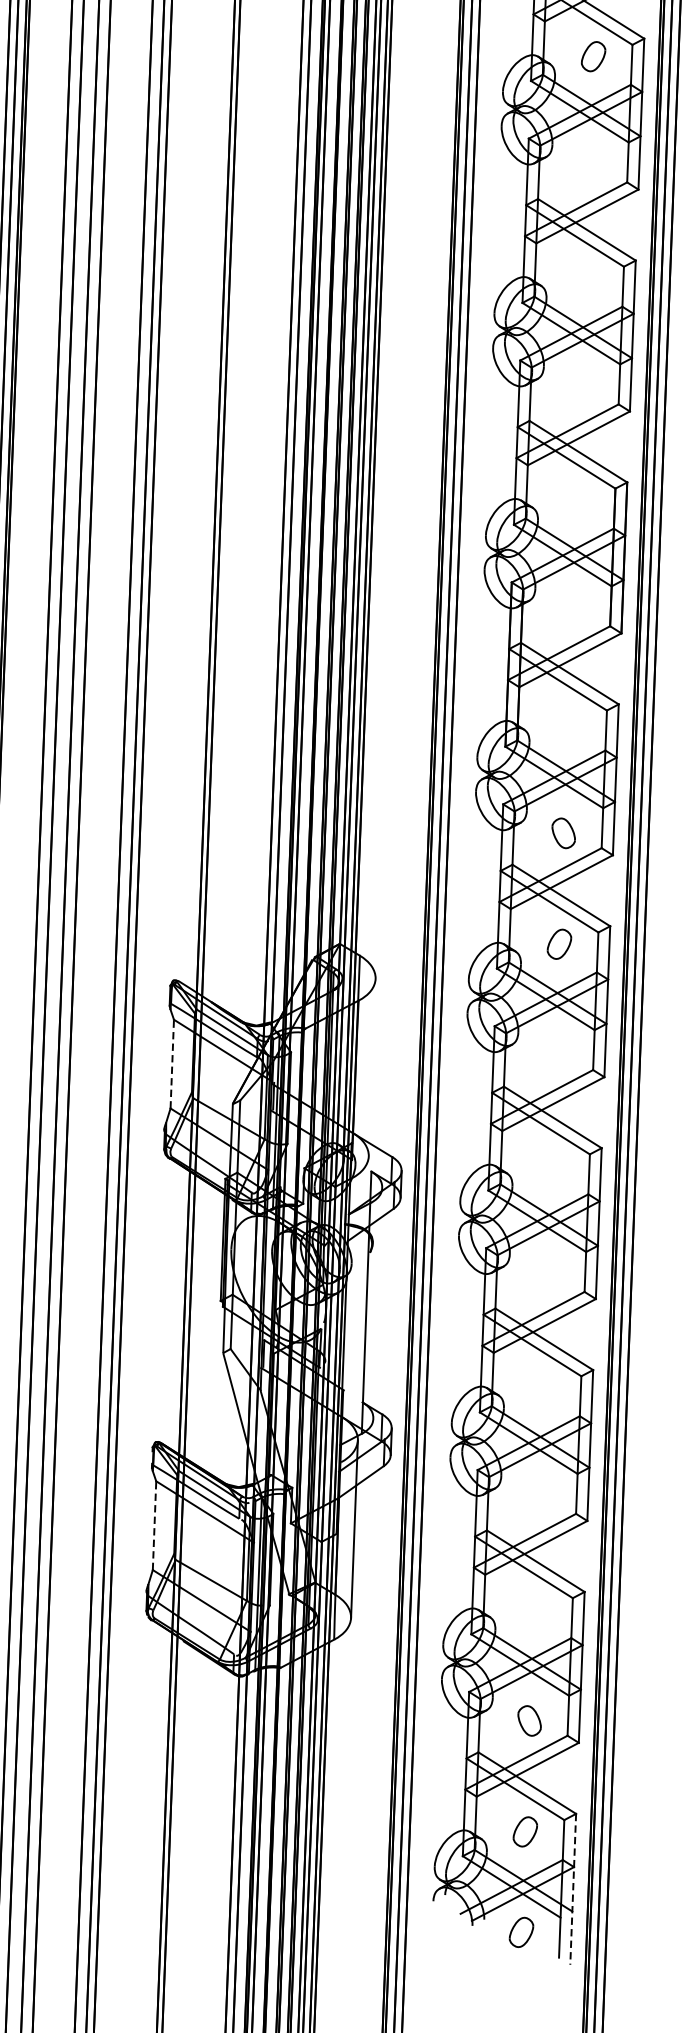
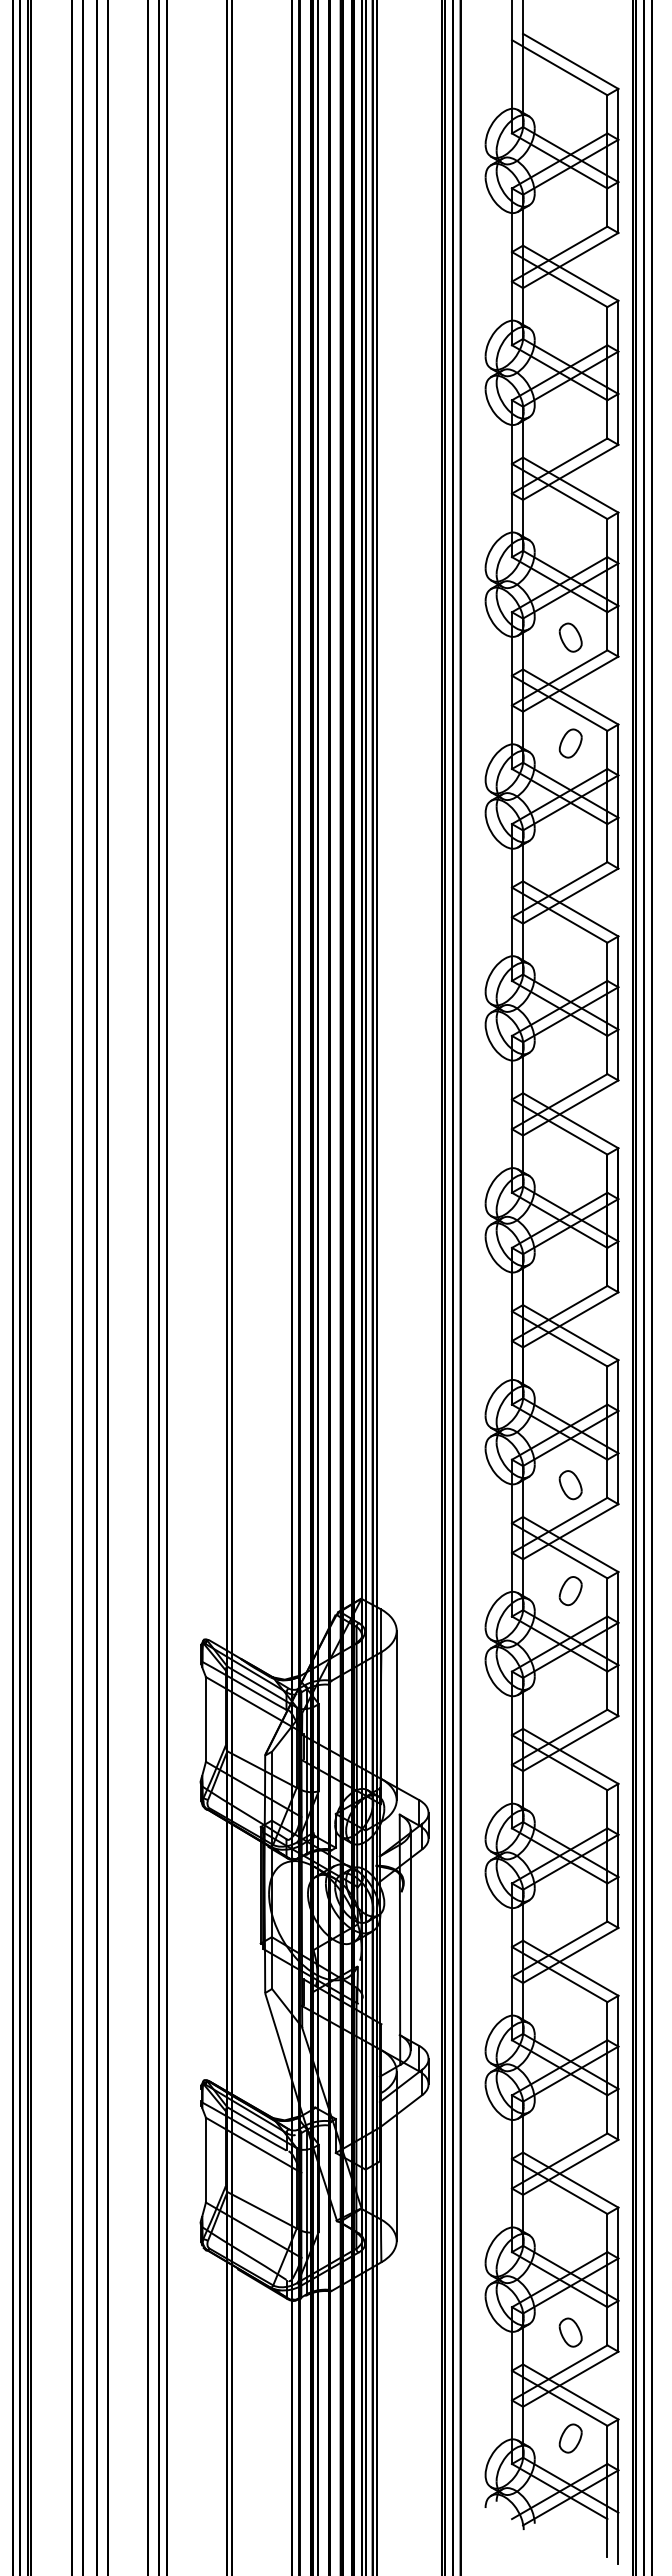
line: (171, 1063) -> (205, 1718), dashed -> solid
line: (371, 1067) -> (396, 1715), added
line: (377, 1302) -> (410, 1939), added
line: (154, 1524) -> (205, 2159), dashed -> solid
line: (573, 1890) -> (618, 2492), dashed -> solid
part: (521, 1932) -> (570, 2534), removed

